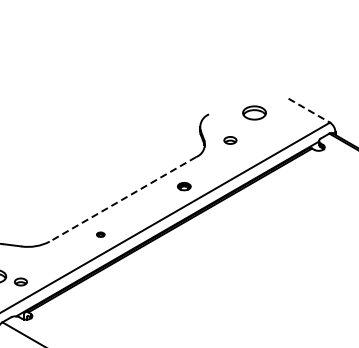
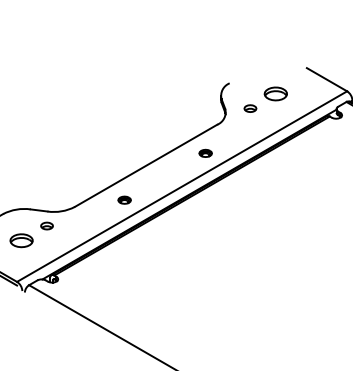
line: (309, 110) -> (327, 79), dashed -> solid
part: (254, 112) -> (275, 93), moved
line: (122, 200) -> (145, 166), dashed -> solid
part: (100, 234) -> (124, 199), size x1.67
part: (20, 281) -> (46, 225), moved

